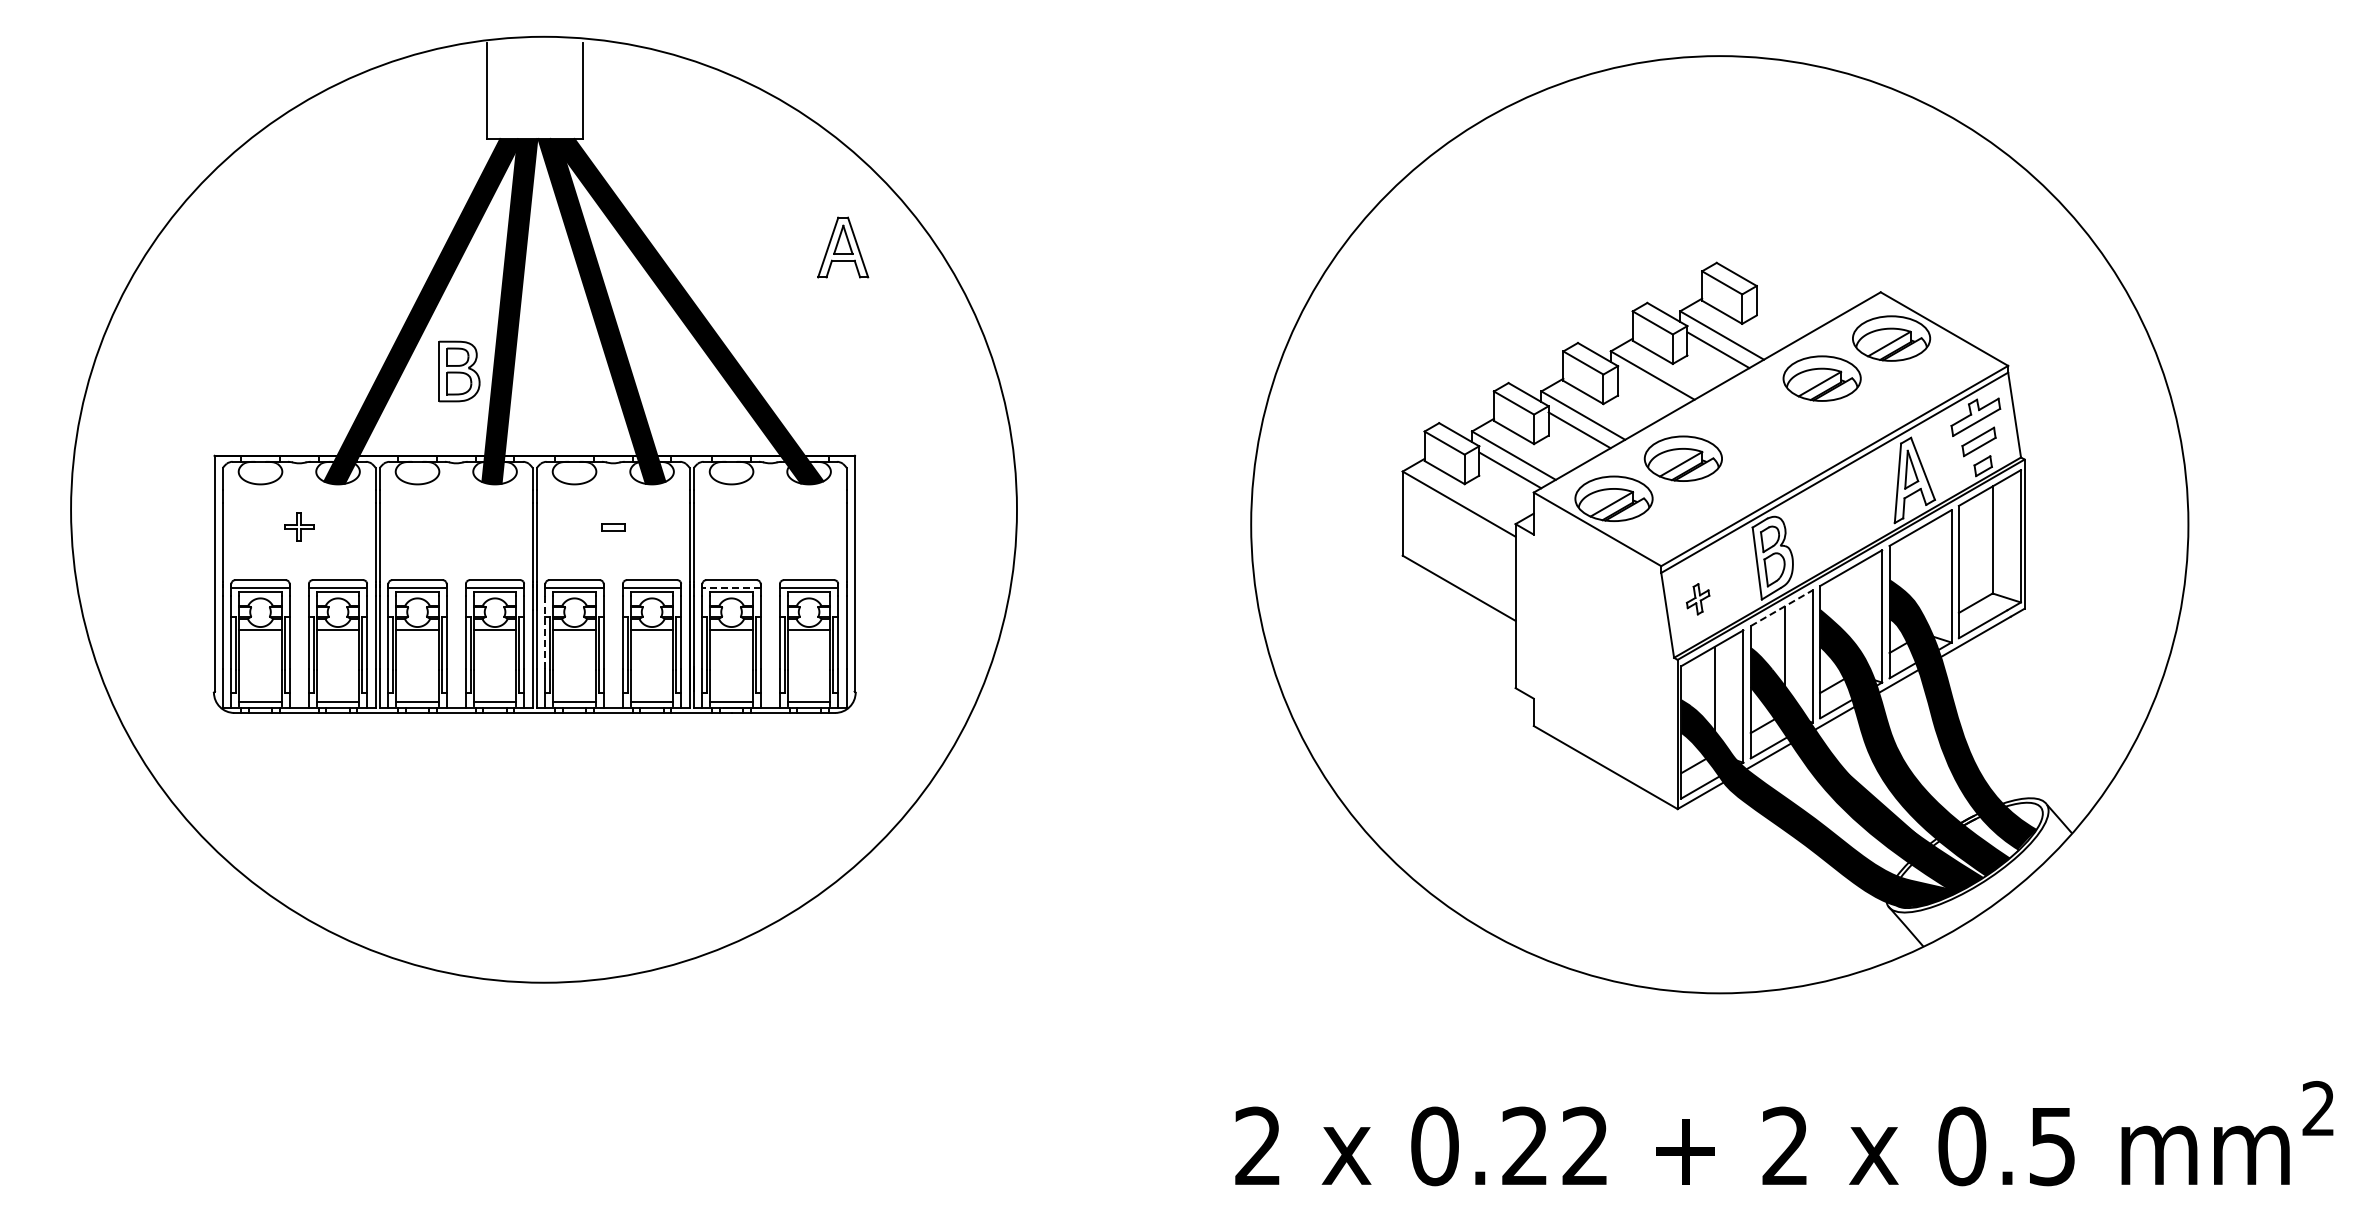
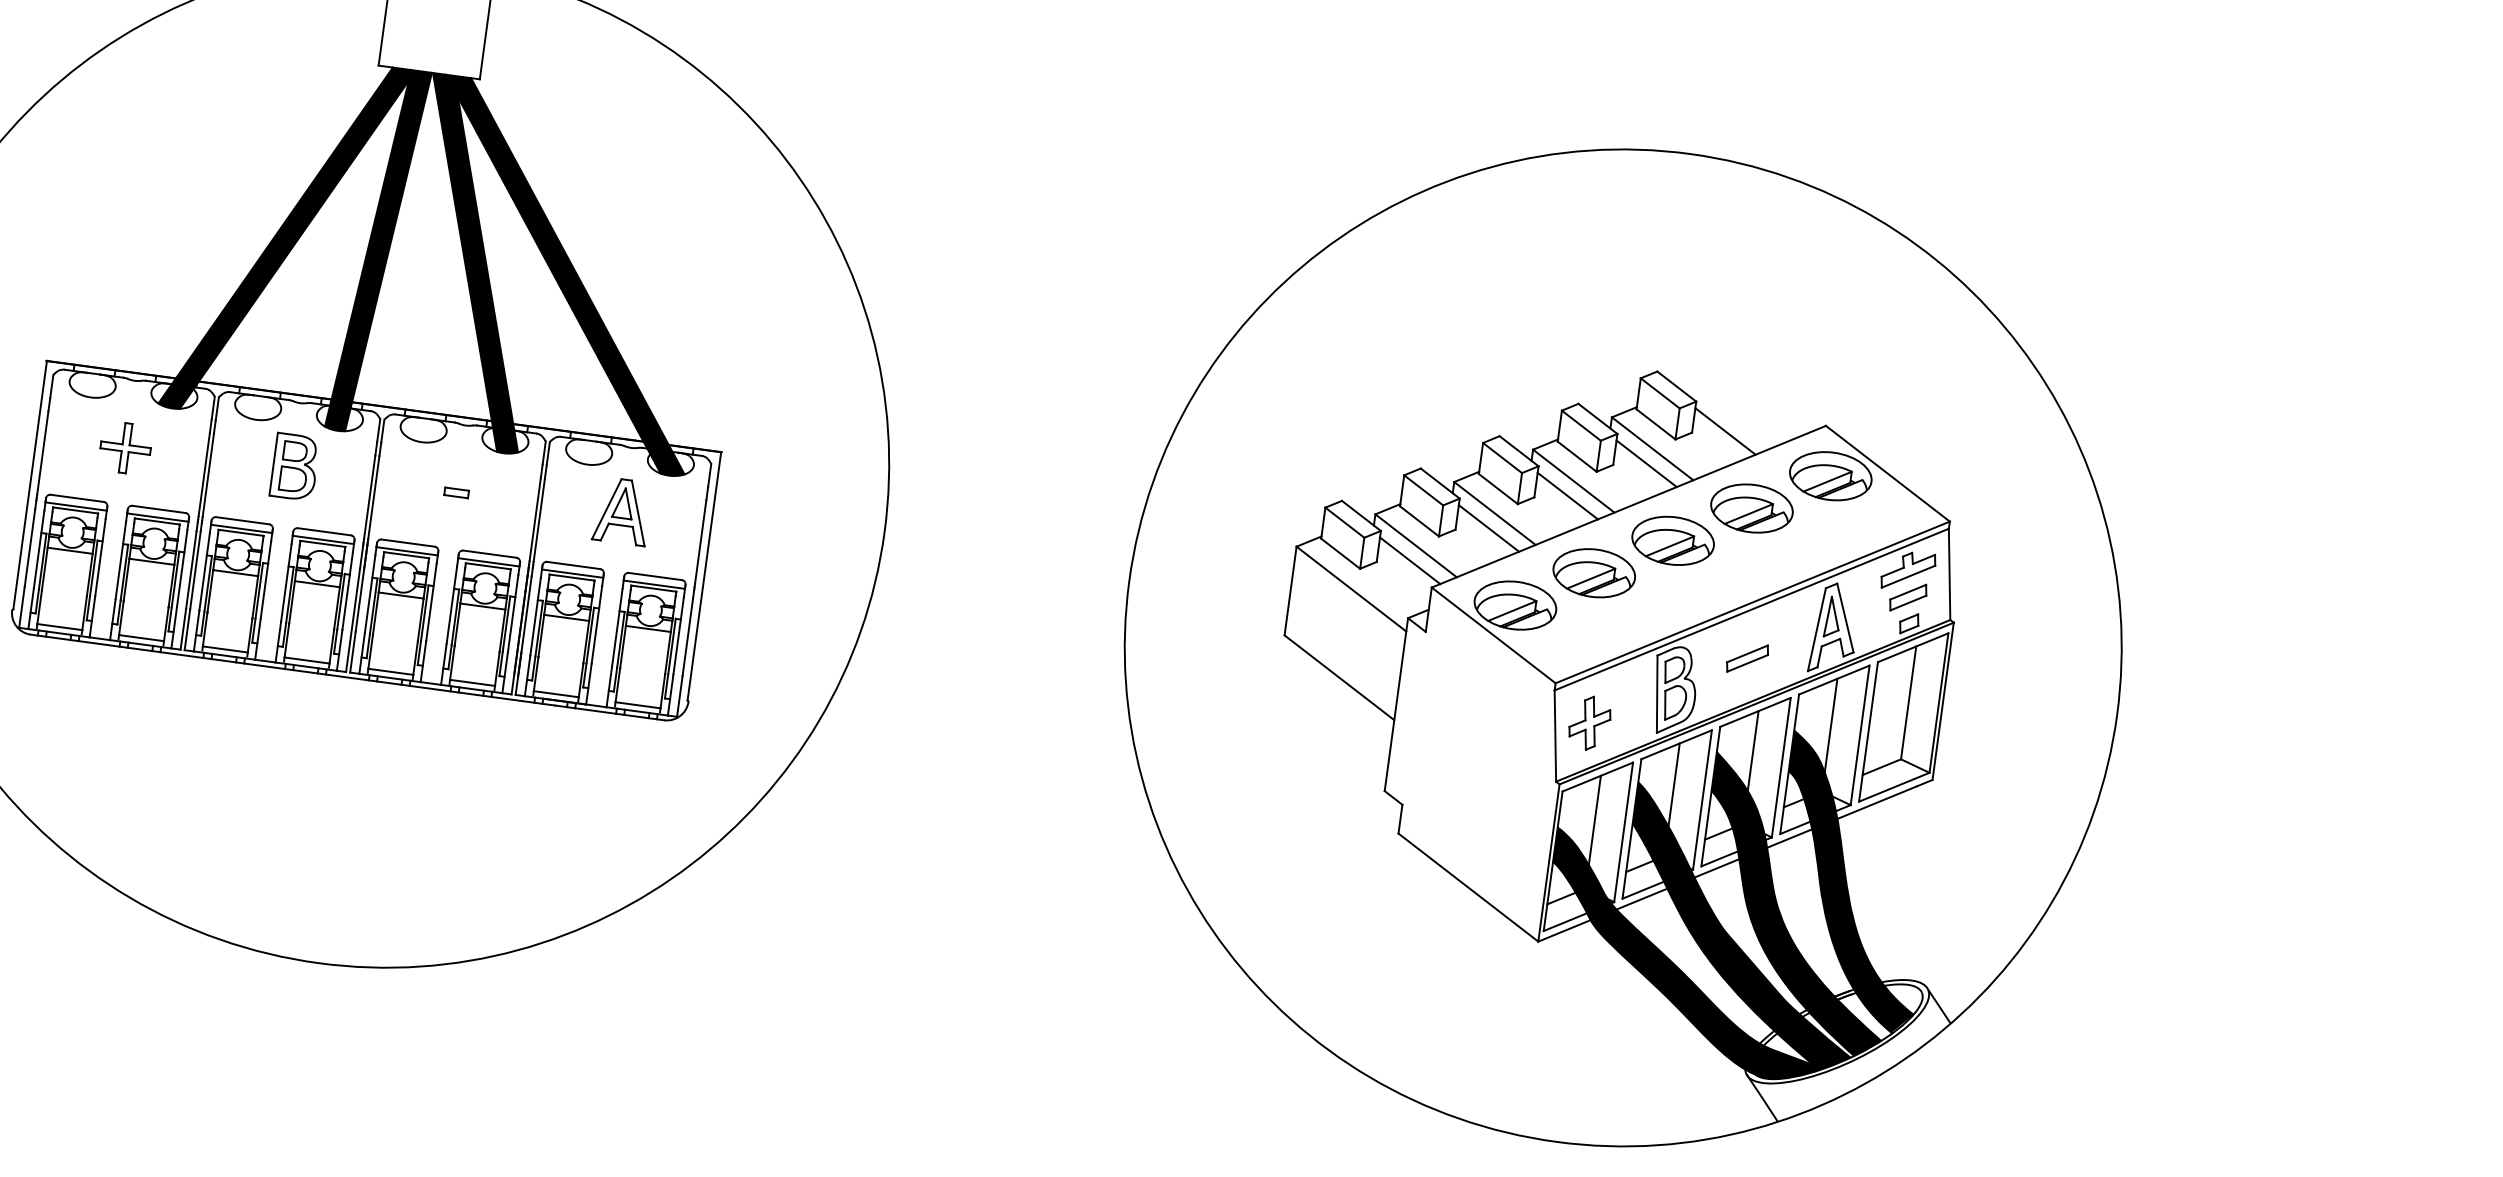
part: (843, 247) -> (622, 511), moved
line: (1787, 310) -> (1725, 431), added
part: (459, 371) -> (295, 467), moved
line: (1649, 390) -> (1568, 496), added
part: (1752, 418) -> (1672, 540), added
part: (1836, 518) -> (1747, 658), added
part: (299, 527) -> (125, 448), size x1.67
line: (1923, 570) -> (1831, 725), added
line: (731, 587) -> (572, 573), dashed -> solid
part: (1697, 599) -> (1589, 723), size x1.67
line: (1853, 604) -> (1752, 751), added
line: (1781, 608) -> (1676, 745), dashed -> solid
line: (545, 632) -> (370, 594), dashed -> solid

